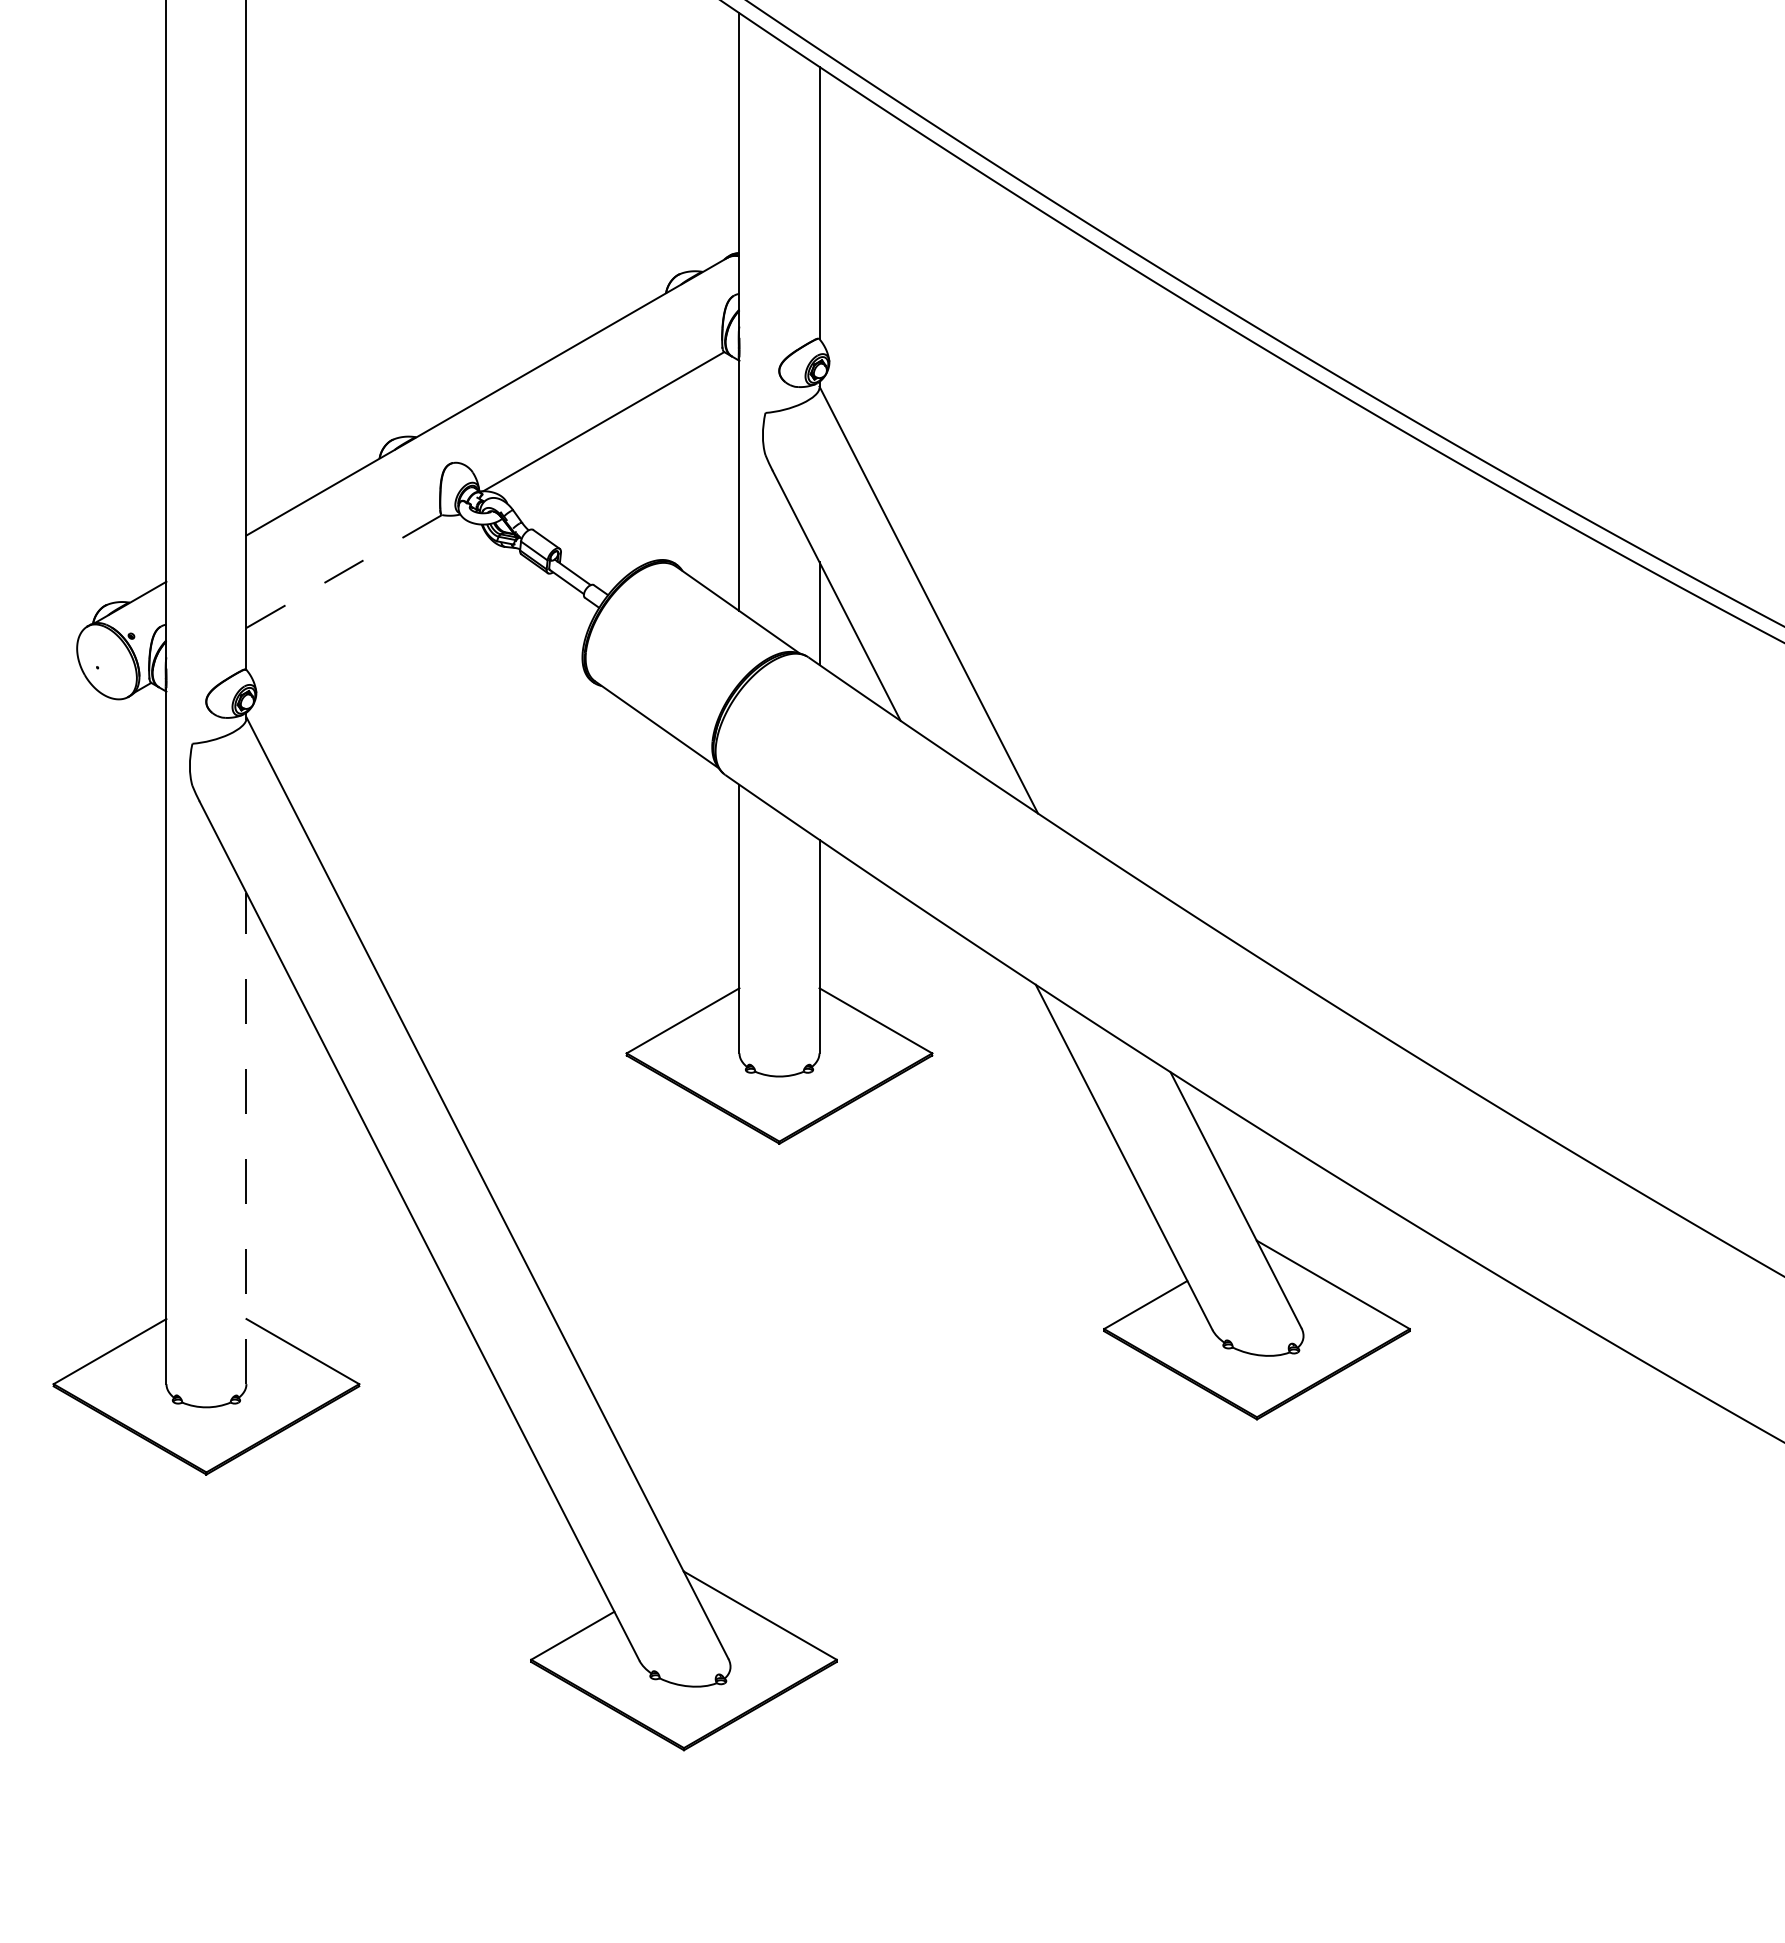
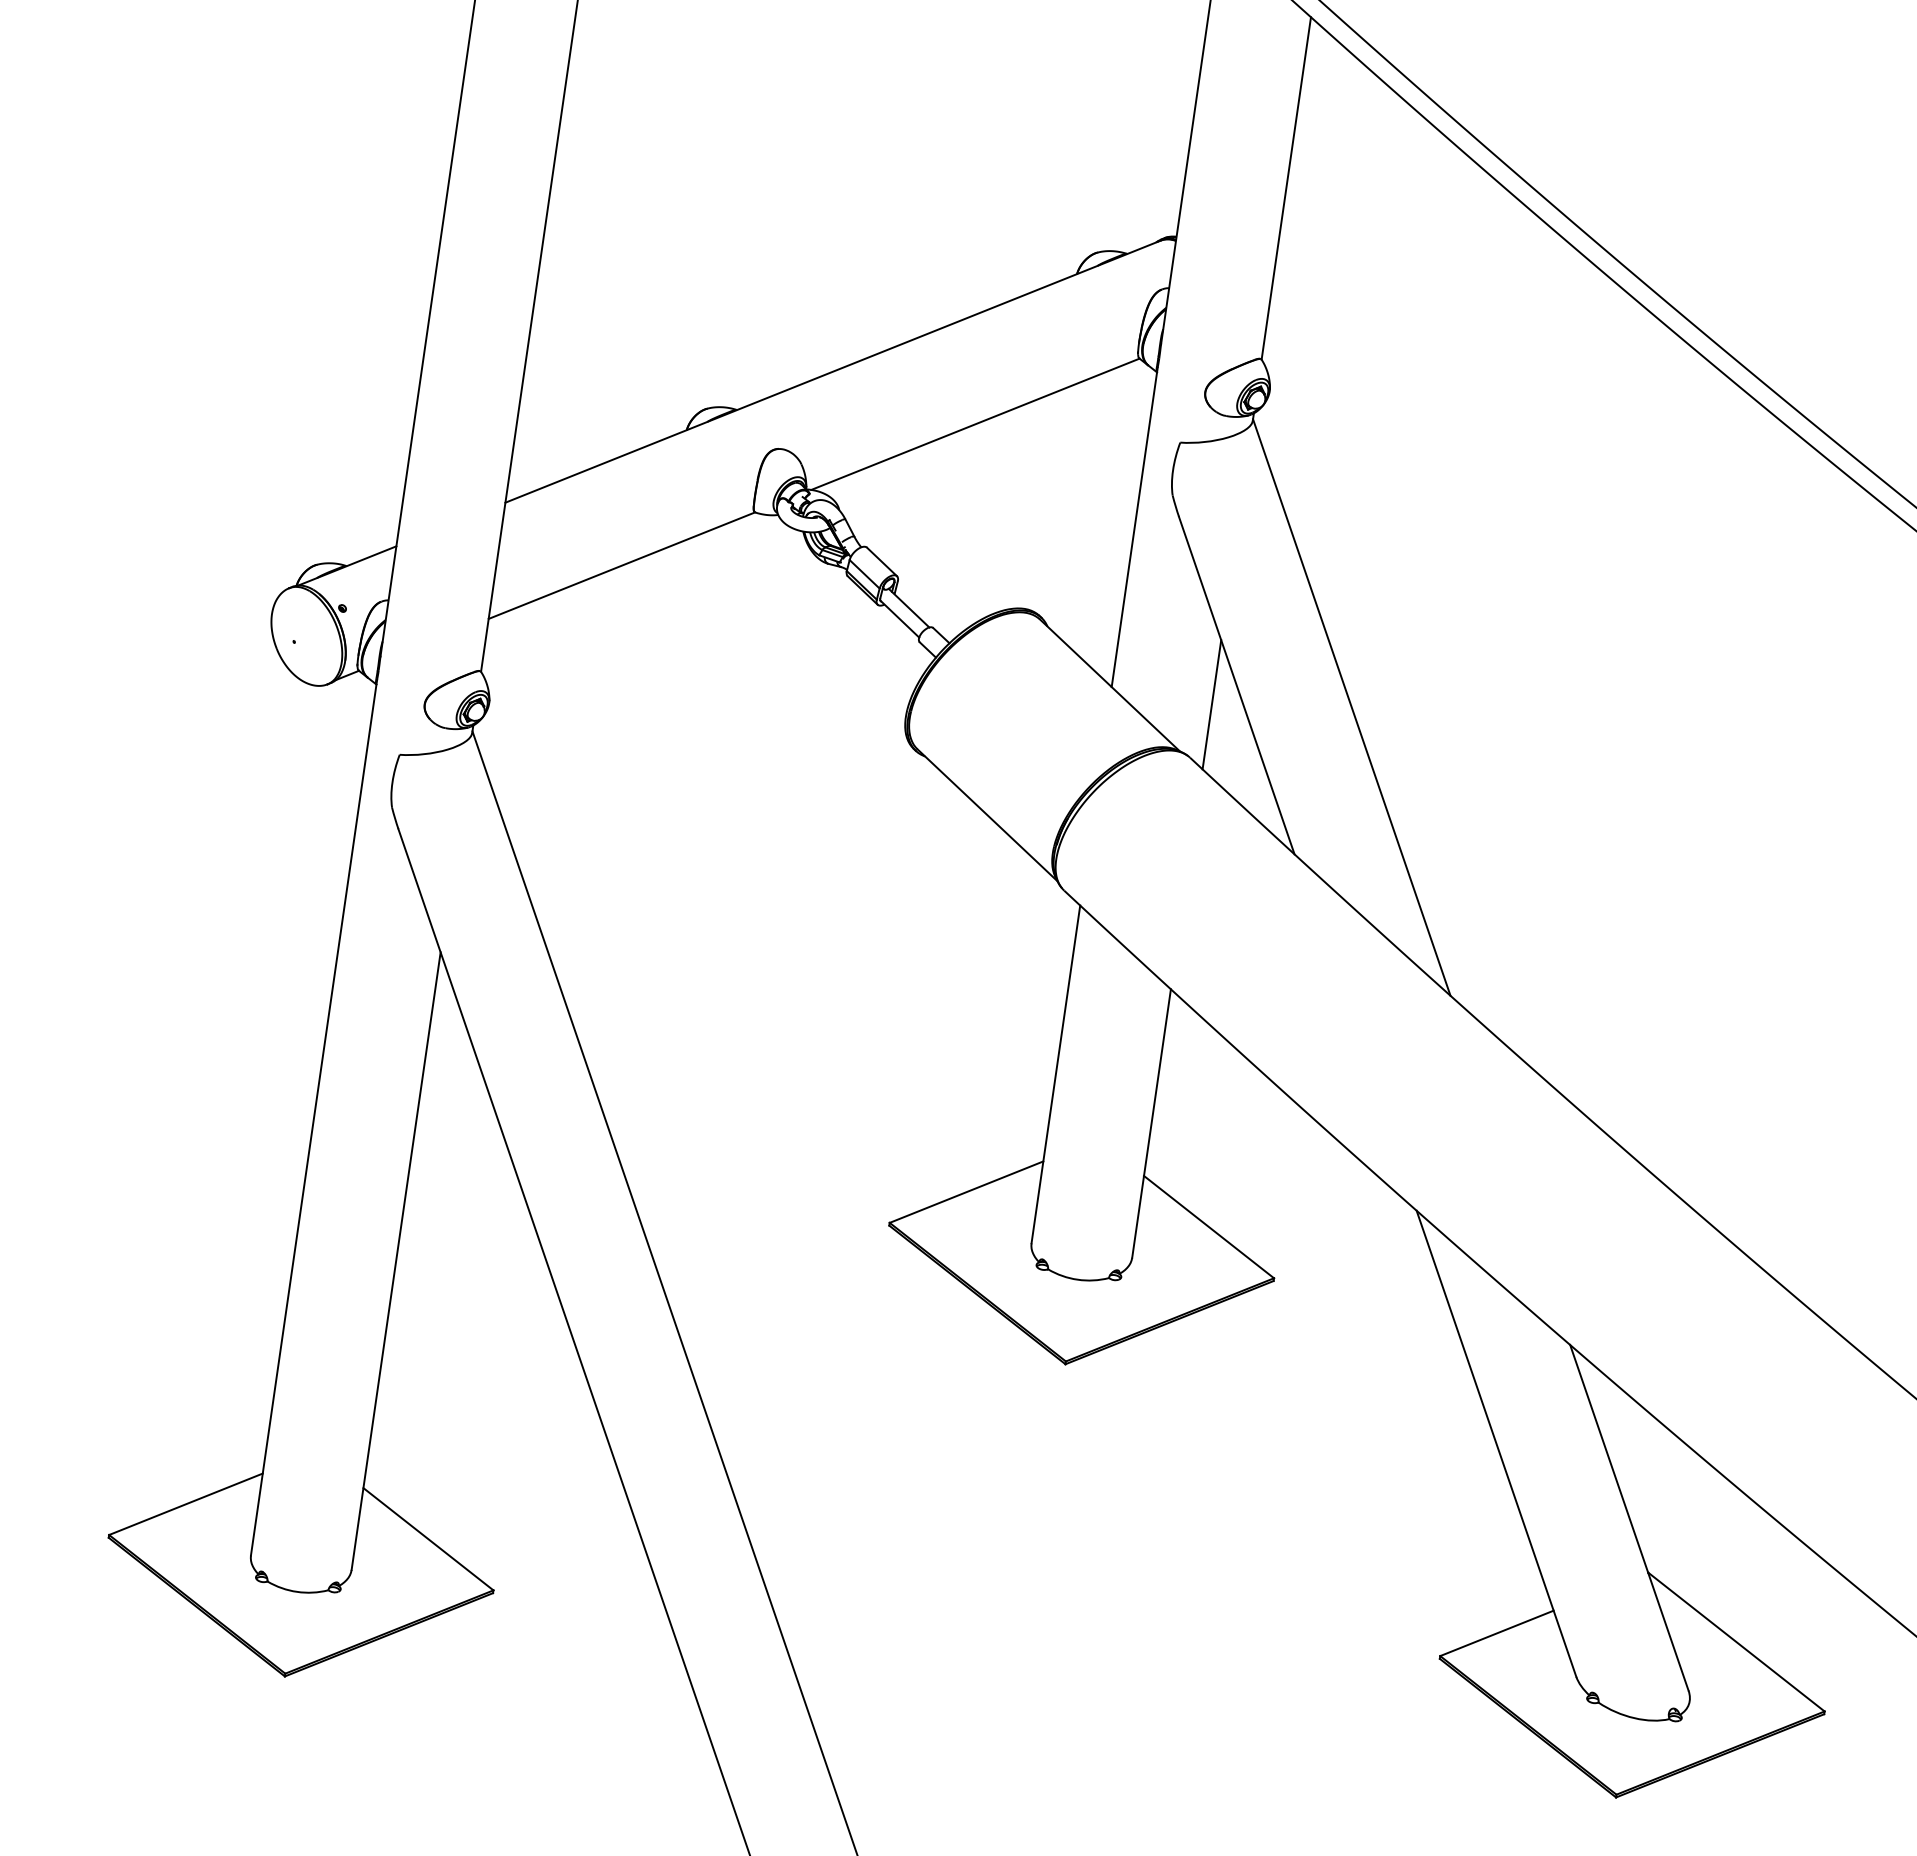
line: (344, 571) -> (622, 565), dashed -> solid
line: (246, 1138) -> (396, 1261), dashed -> solid

